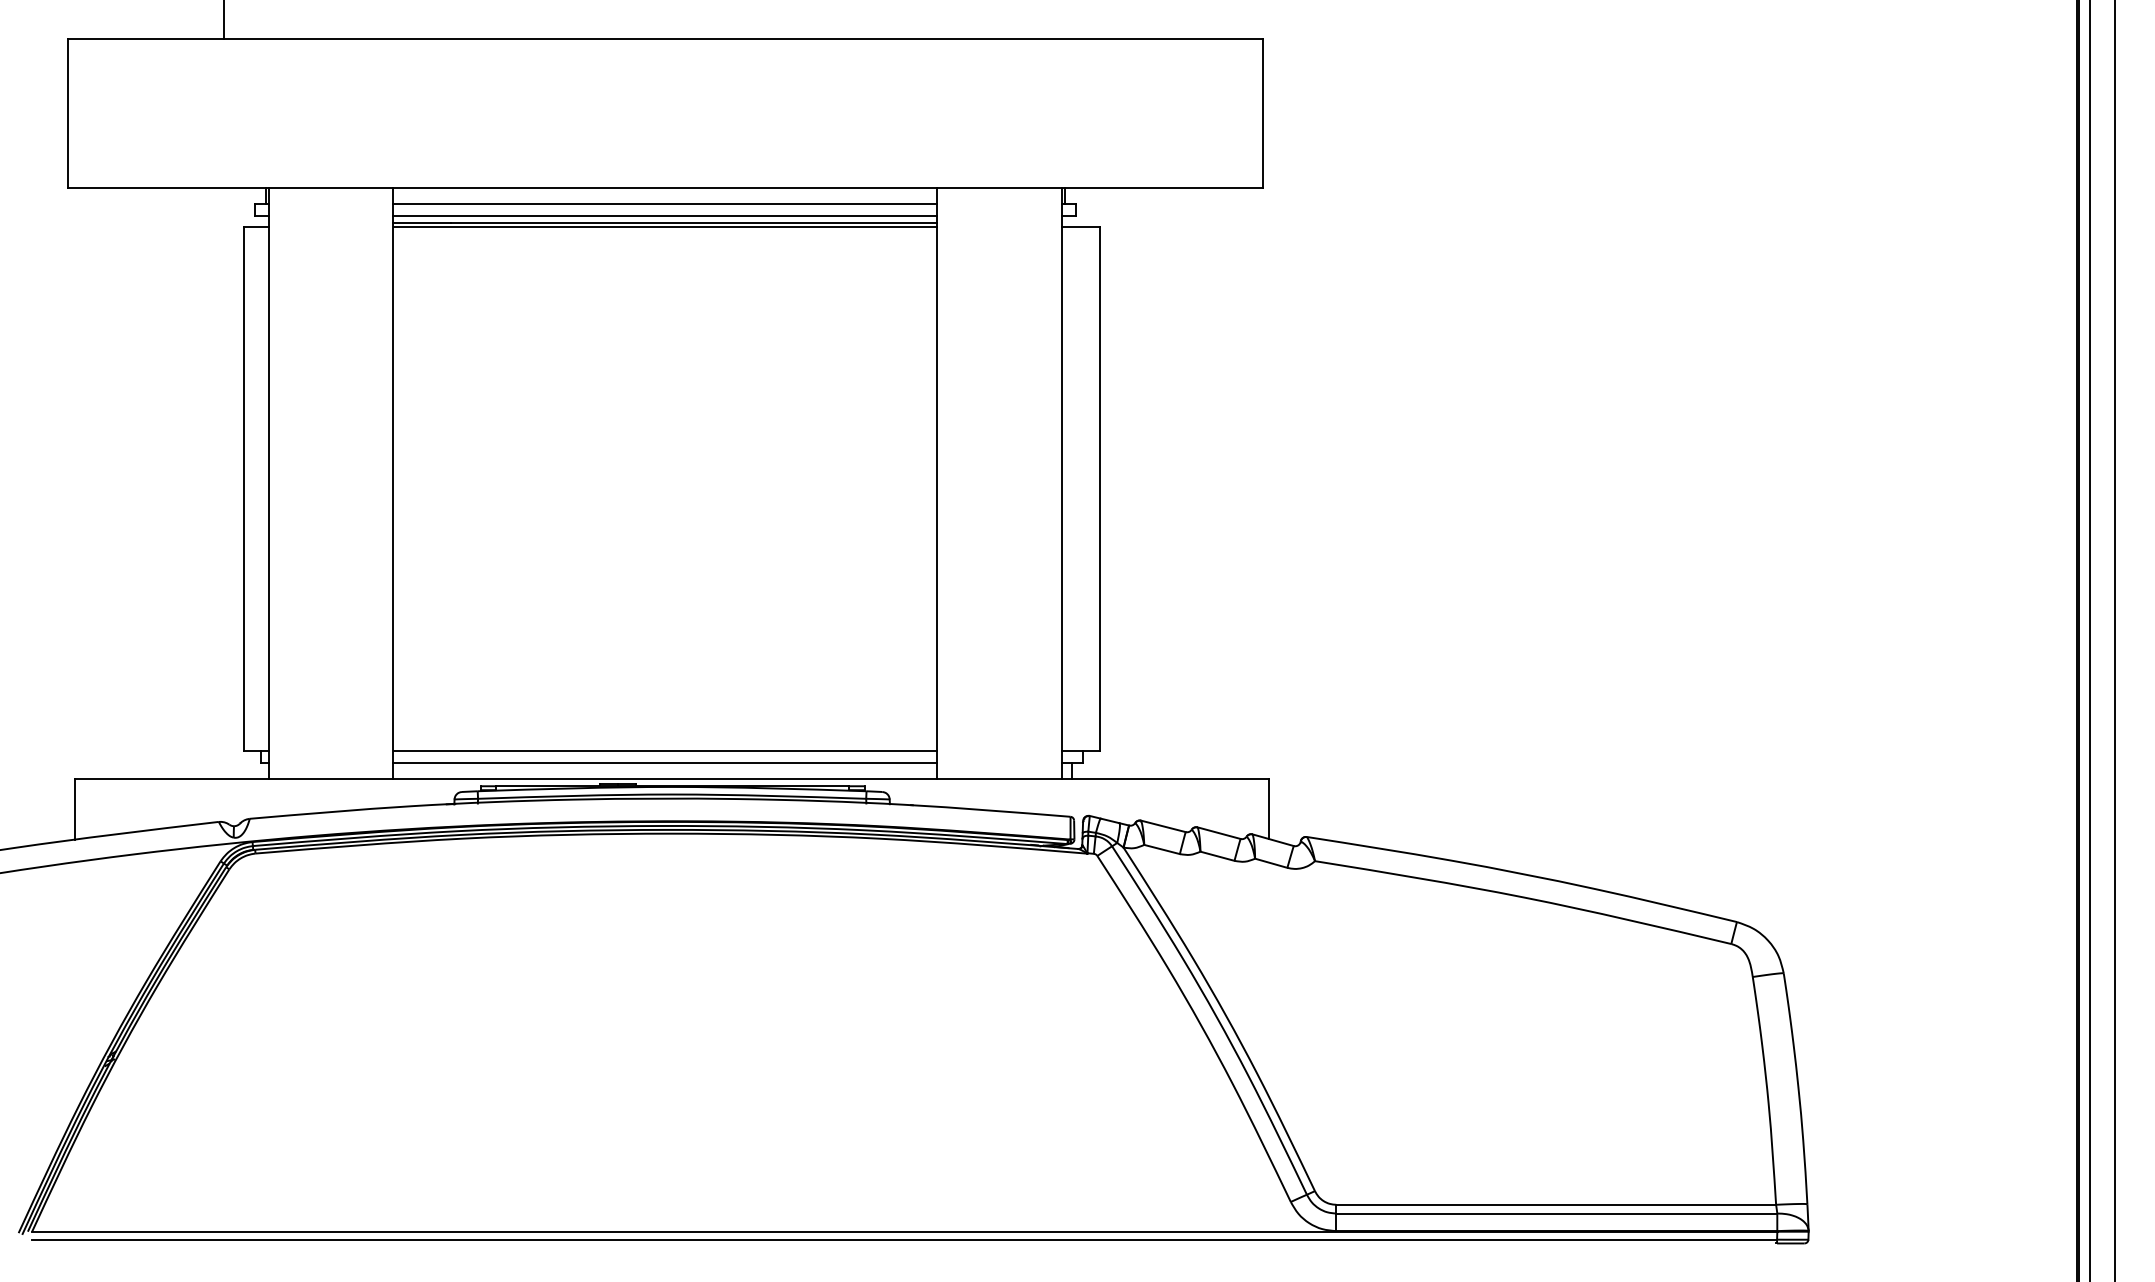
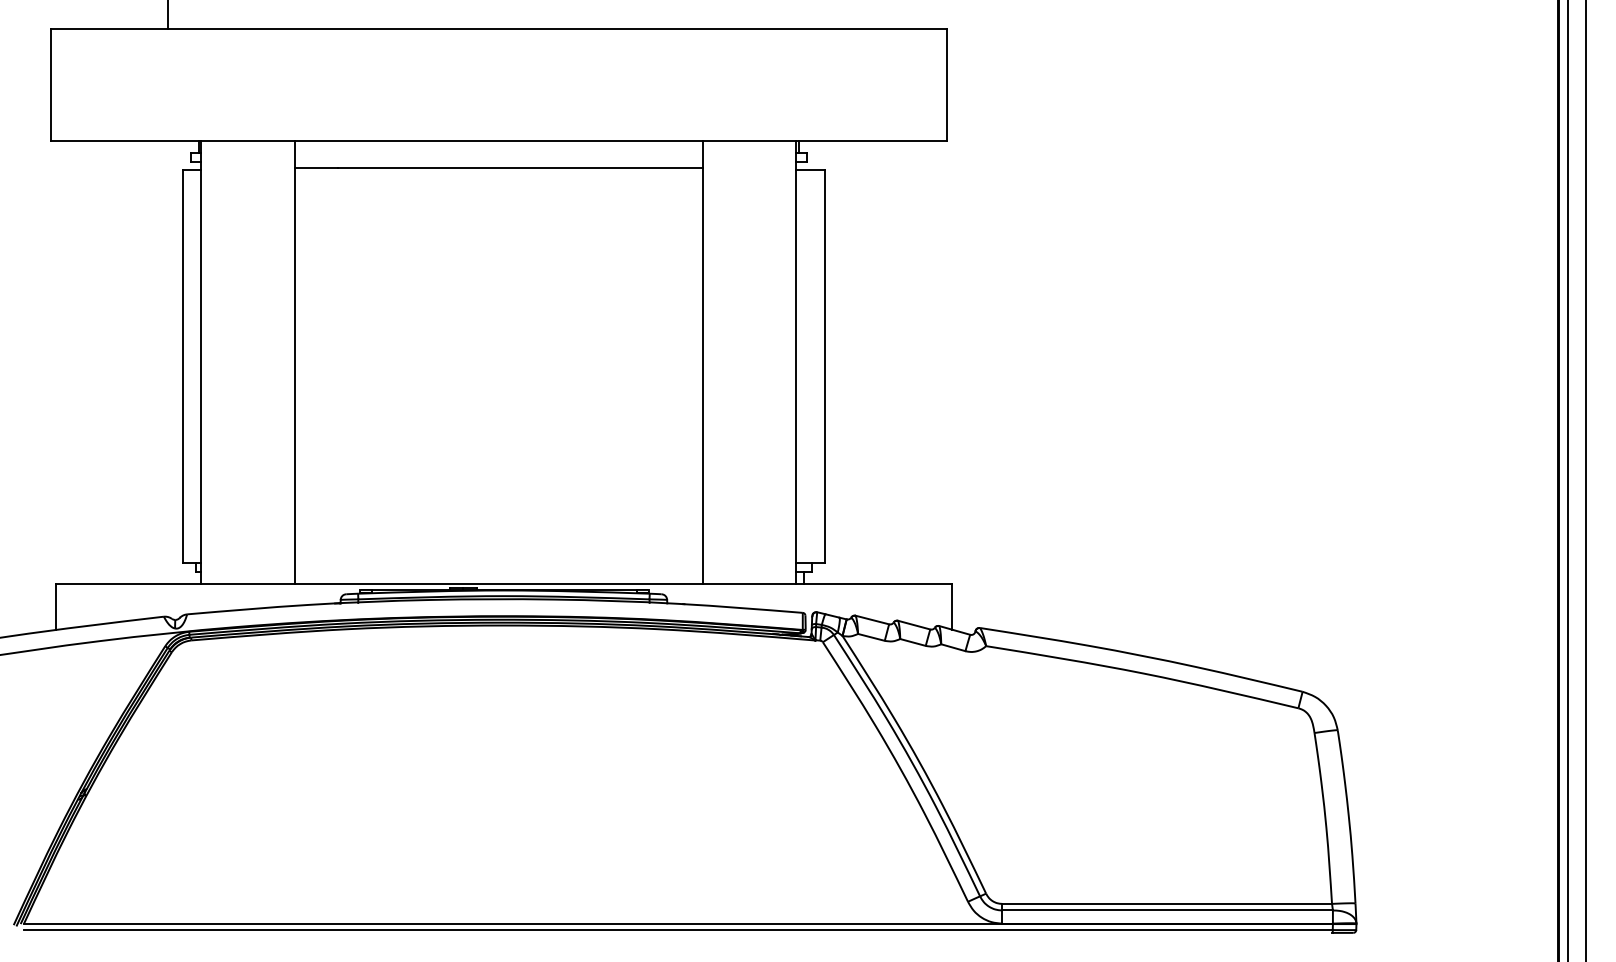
line: (665, 203) -> (498, 152), removed
line: (665, 215) -> (498, 161), removed
line: (665, 226) -> (498, 170), removed
line: (665, 750) -> (498, 563), removed
line: (665, 762) -> (498, 572), removed

